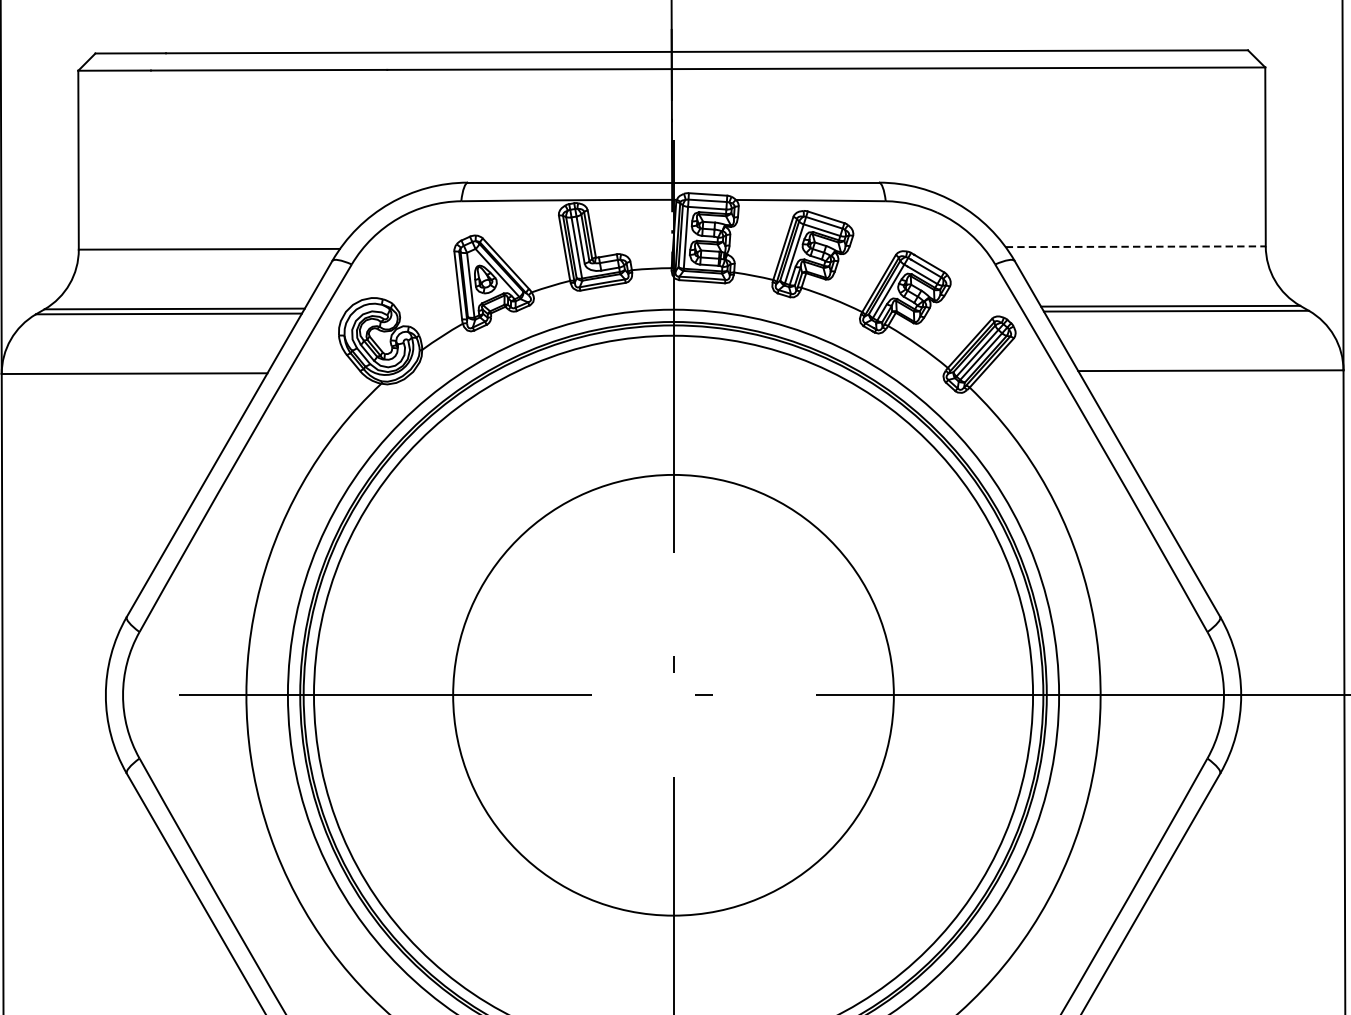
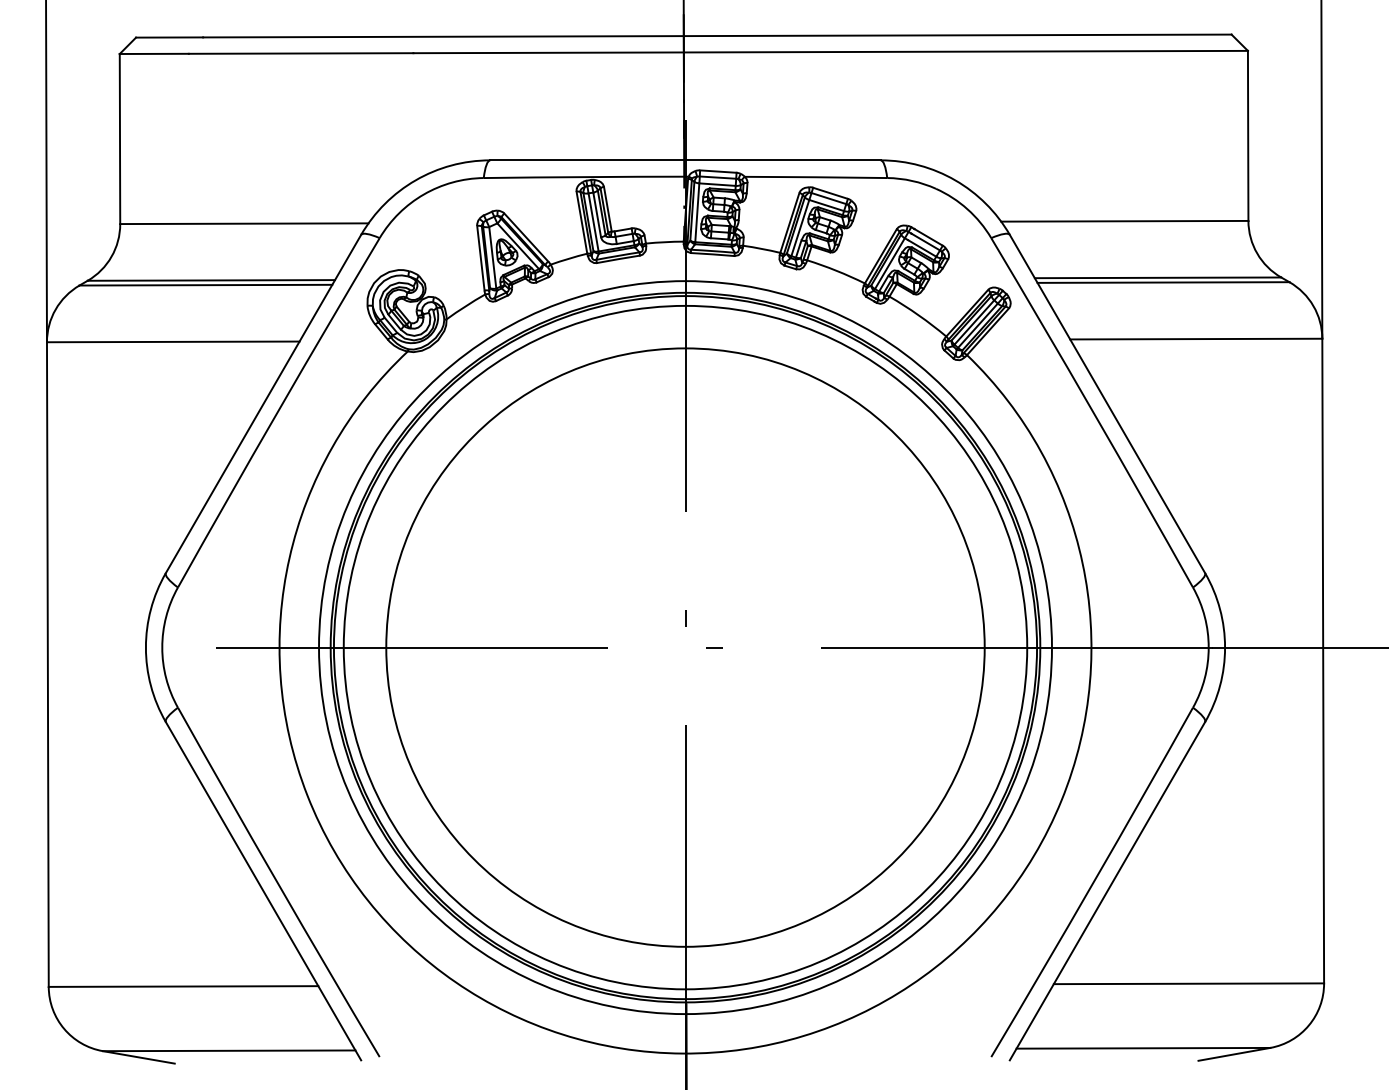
line: (1135, 246) -> (1124, 221), dashed -> solid
circle: (673, 695) -> (685, 647), size x1.43

